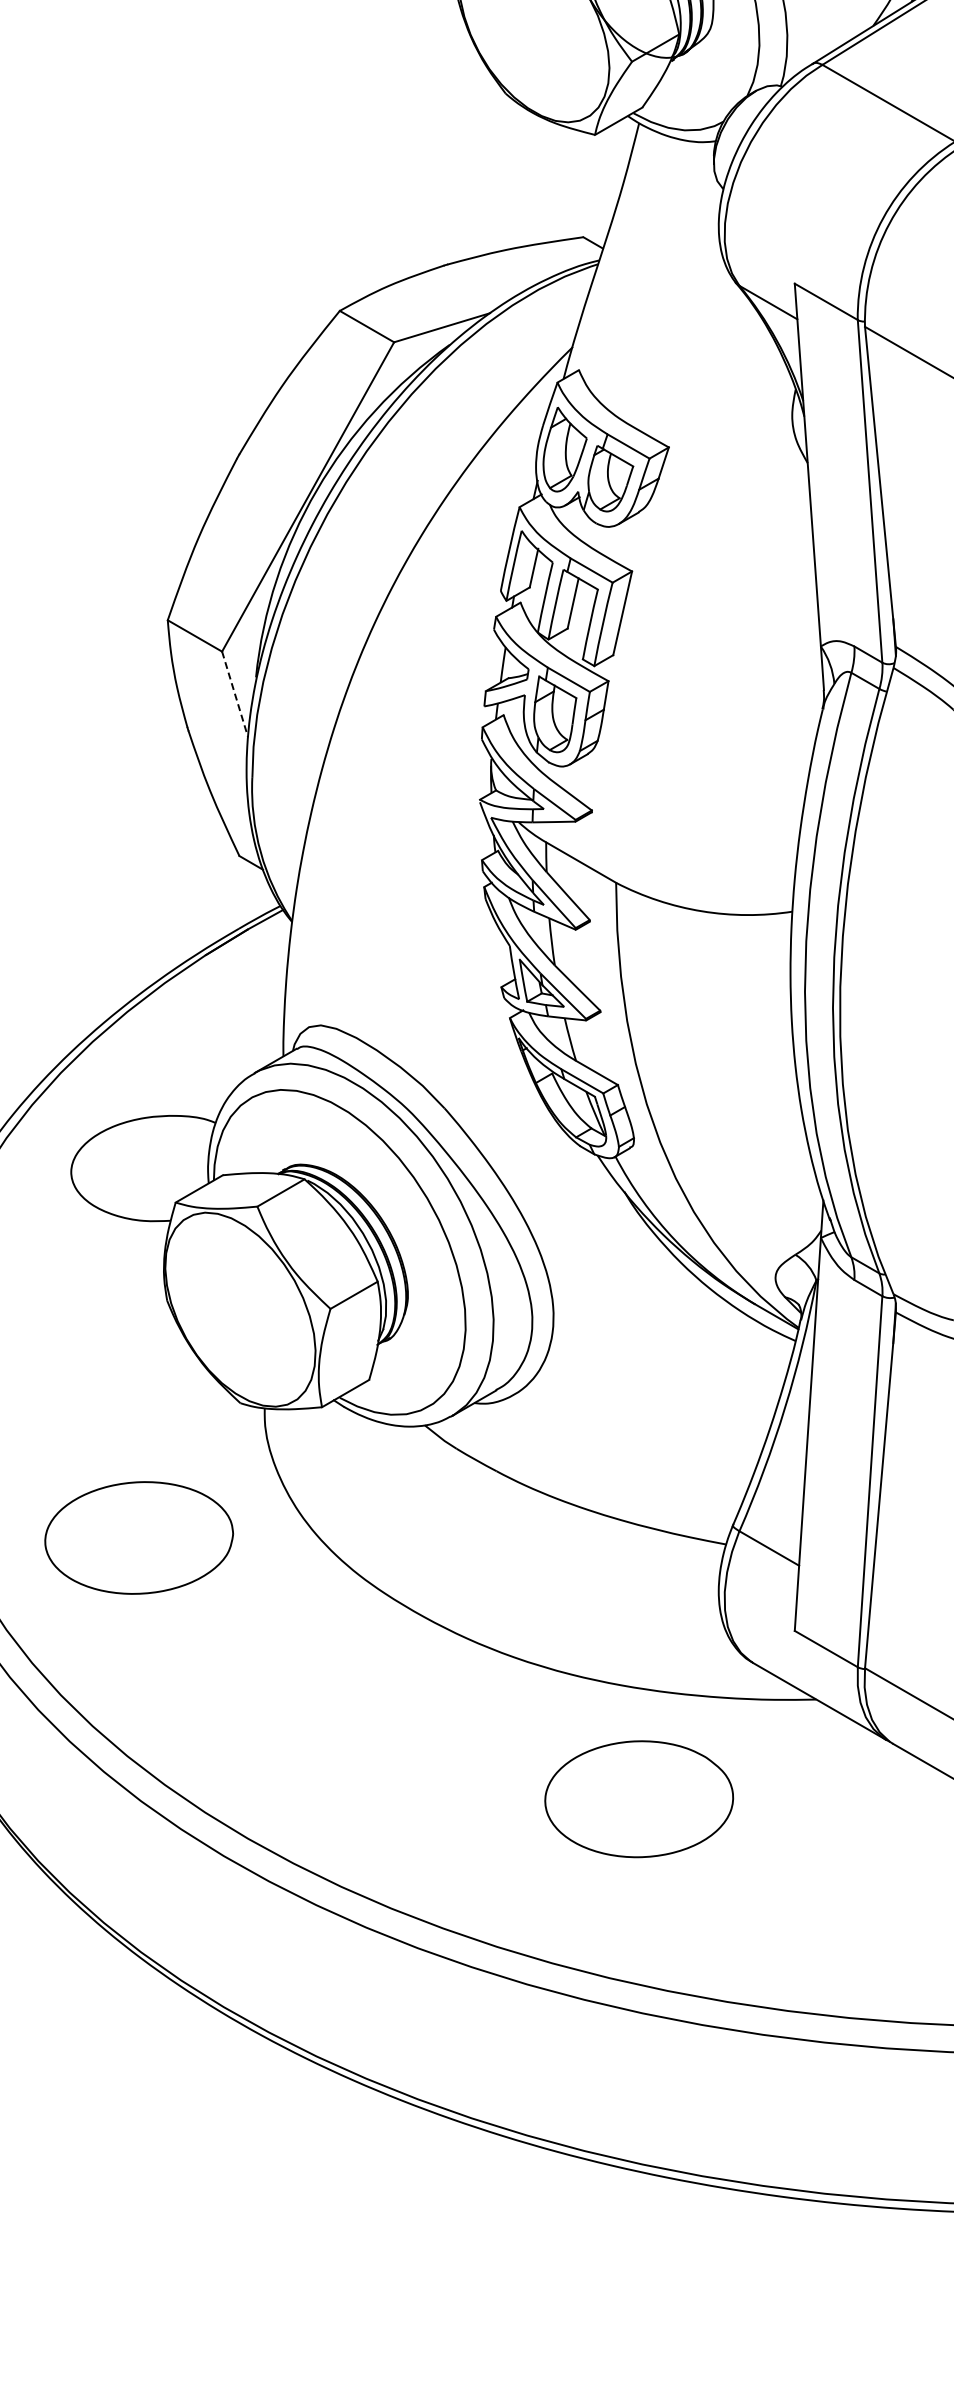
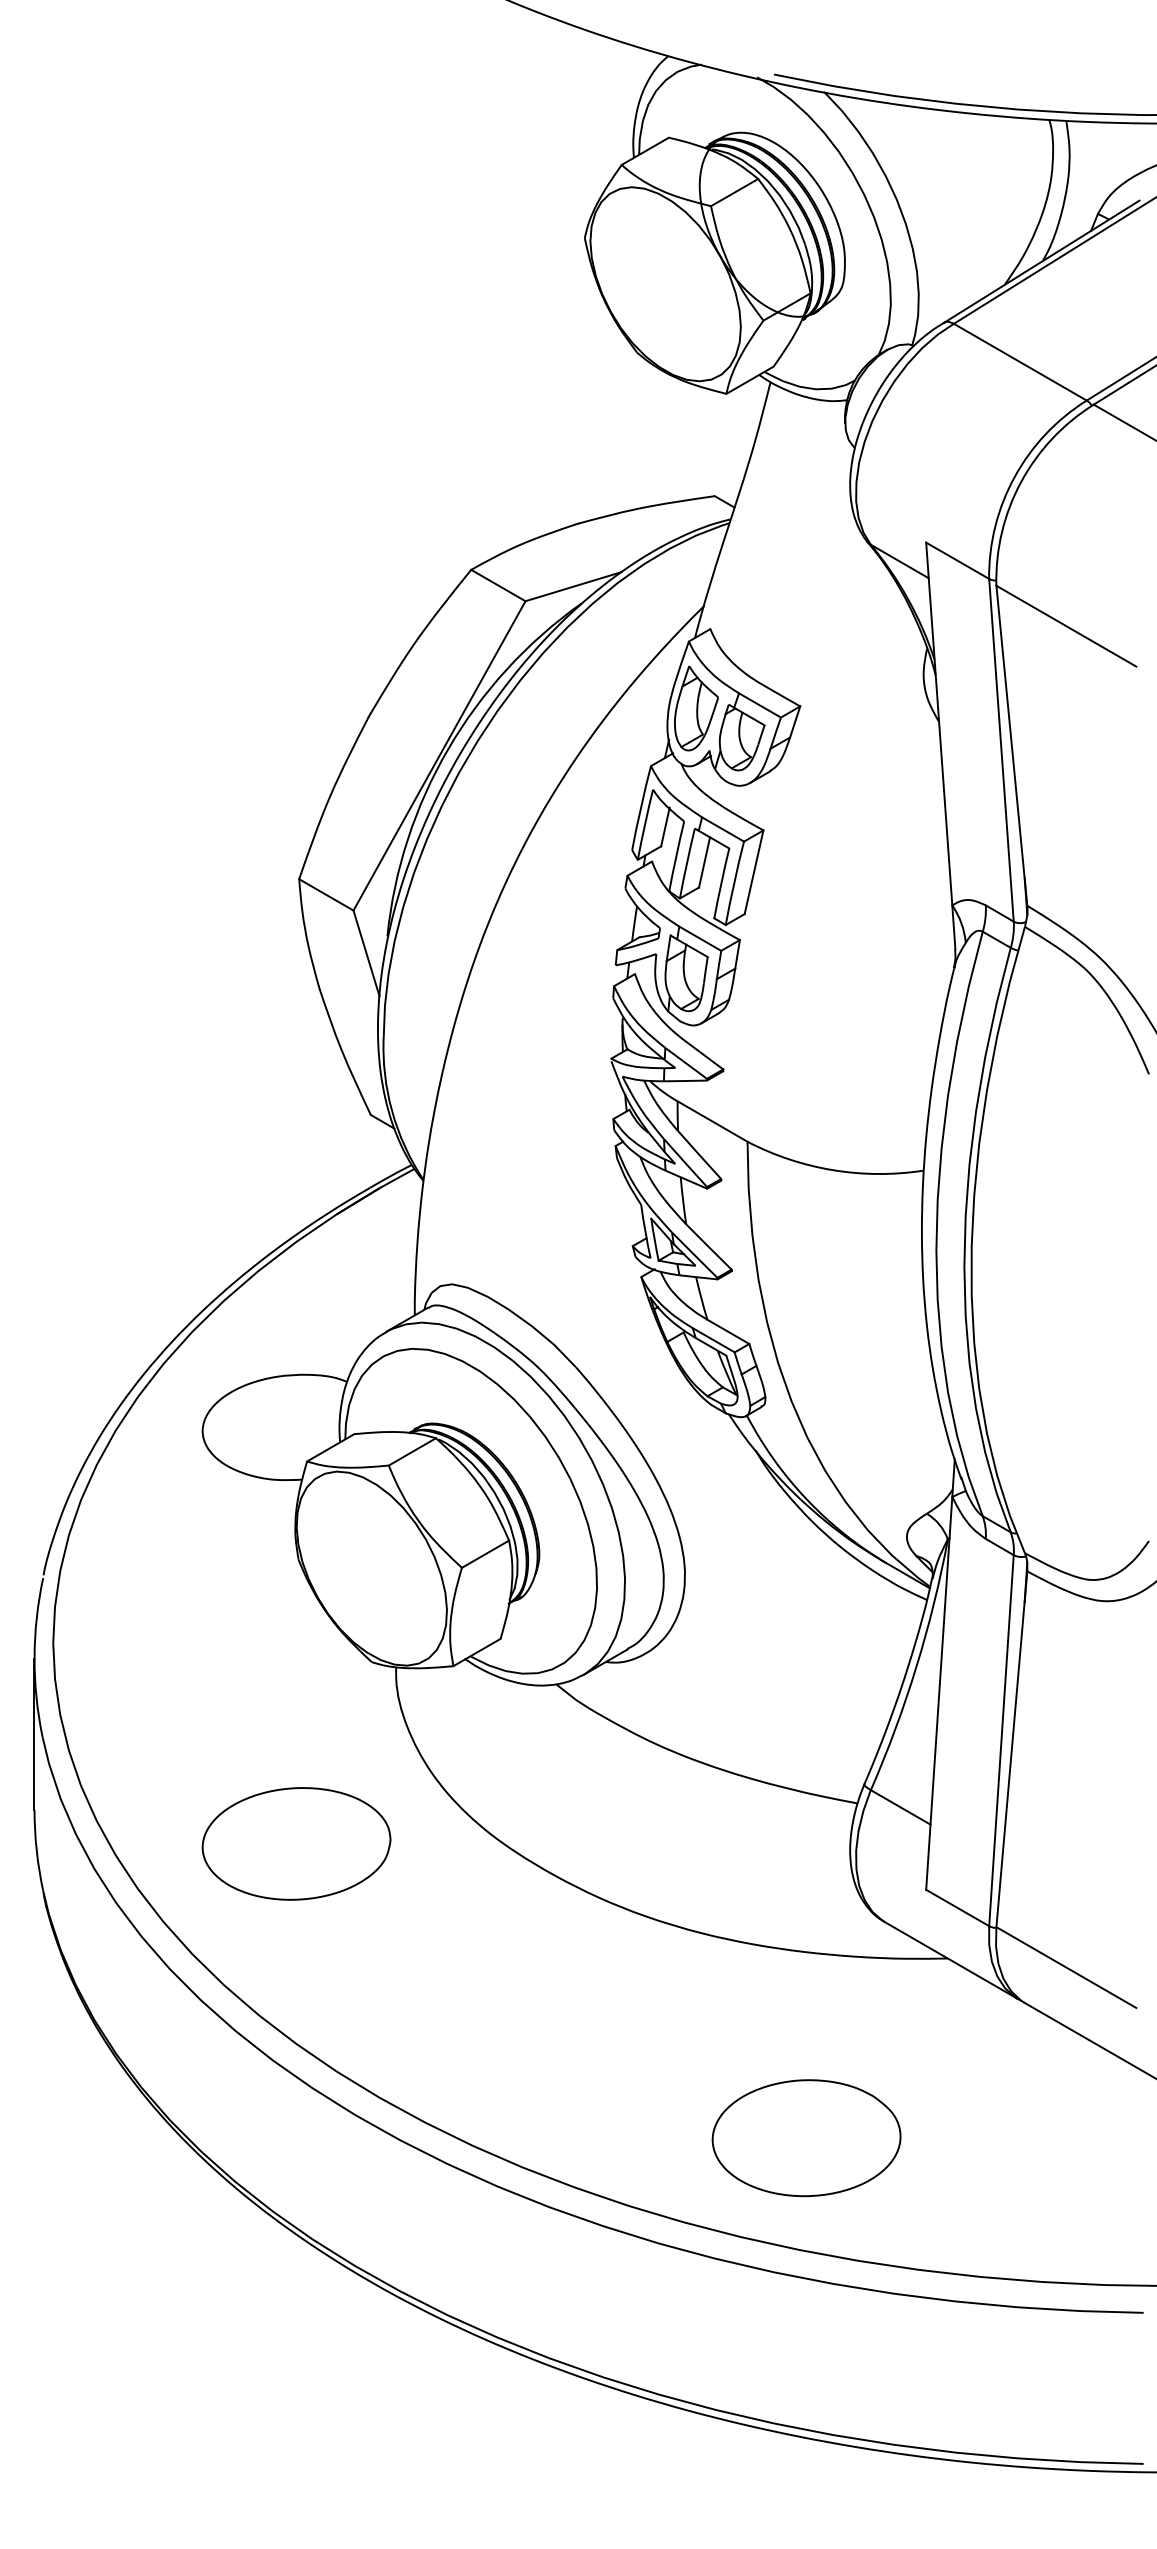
line: (235, 694) -> (366, 953), dashed -> solid
part: (139, 1537) -> (296, 1843), moved
part: (639, 1799) -> (806, 2138), moved

